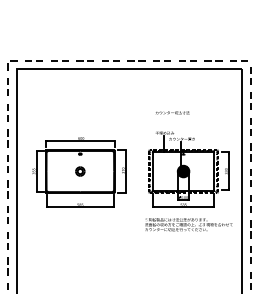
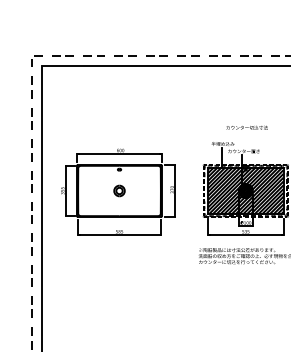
text: (172, 112) -> (247, 127), moved
hatch: (183, 171) -> (245, 190), added

